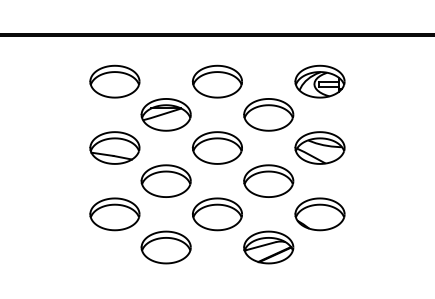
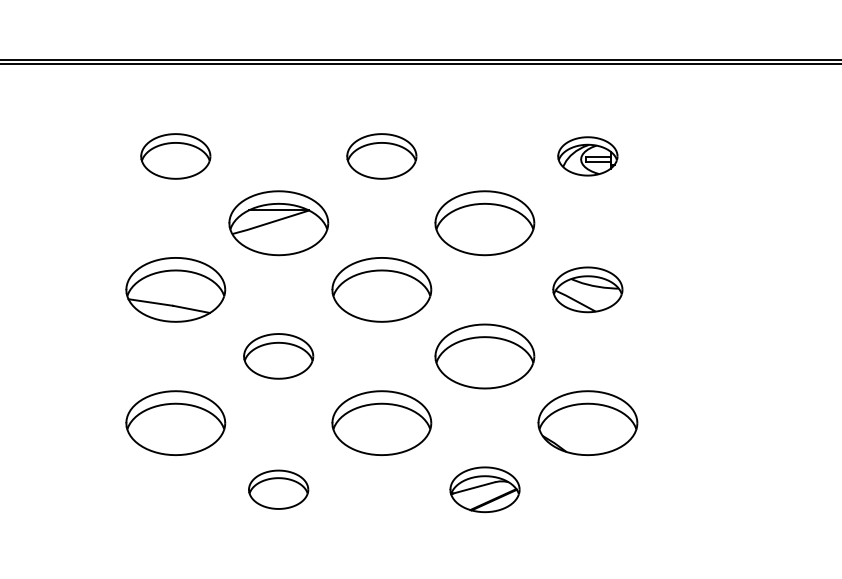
part: (114, 81) -> (174, 156), size x0.7
part: (217, 81) -> (381, 156), size x0.7
part: (319, 81) -> (586, 156), size x0.6
part: (319, 147) -> (586, 288), size x0.7
part: (165, 180) -> (277, 355), size x0.7
part: (165, 247) -> (277, 489), size x0.6
part: (268, 247) -> (484, 489), size x0.7

